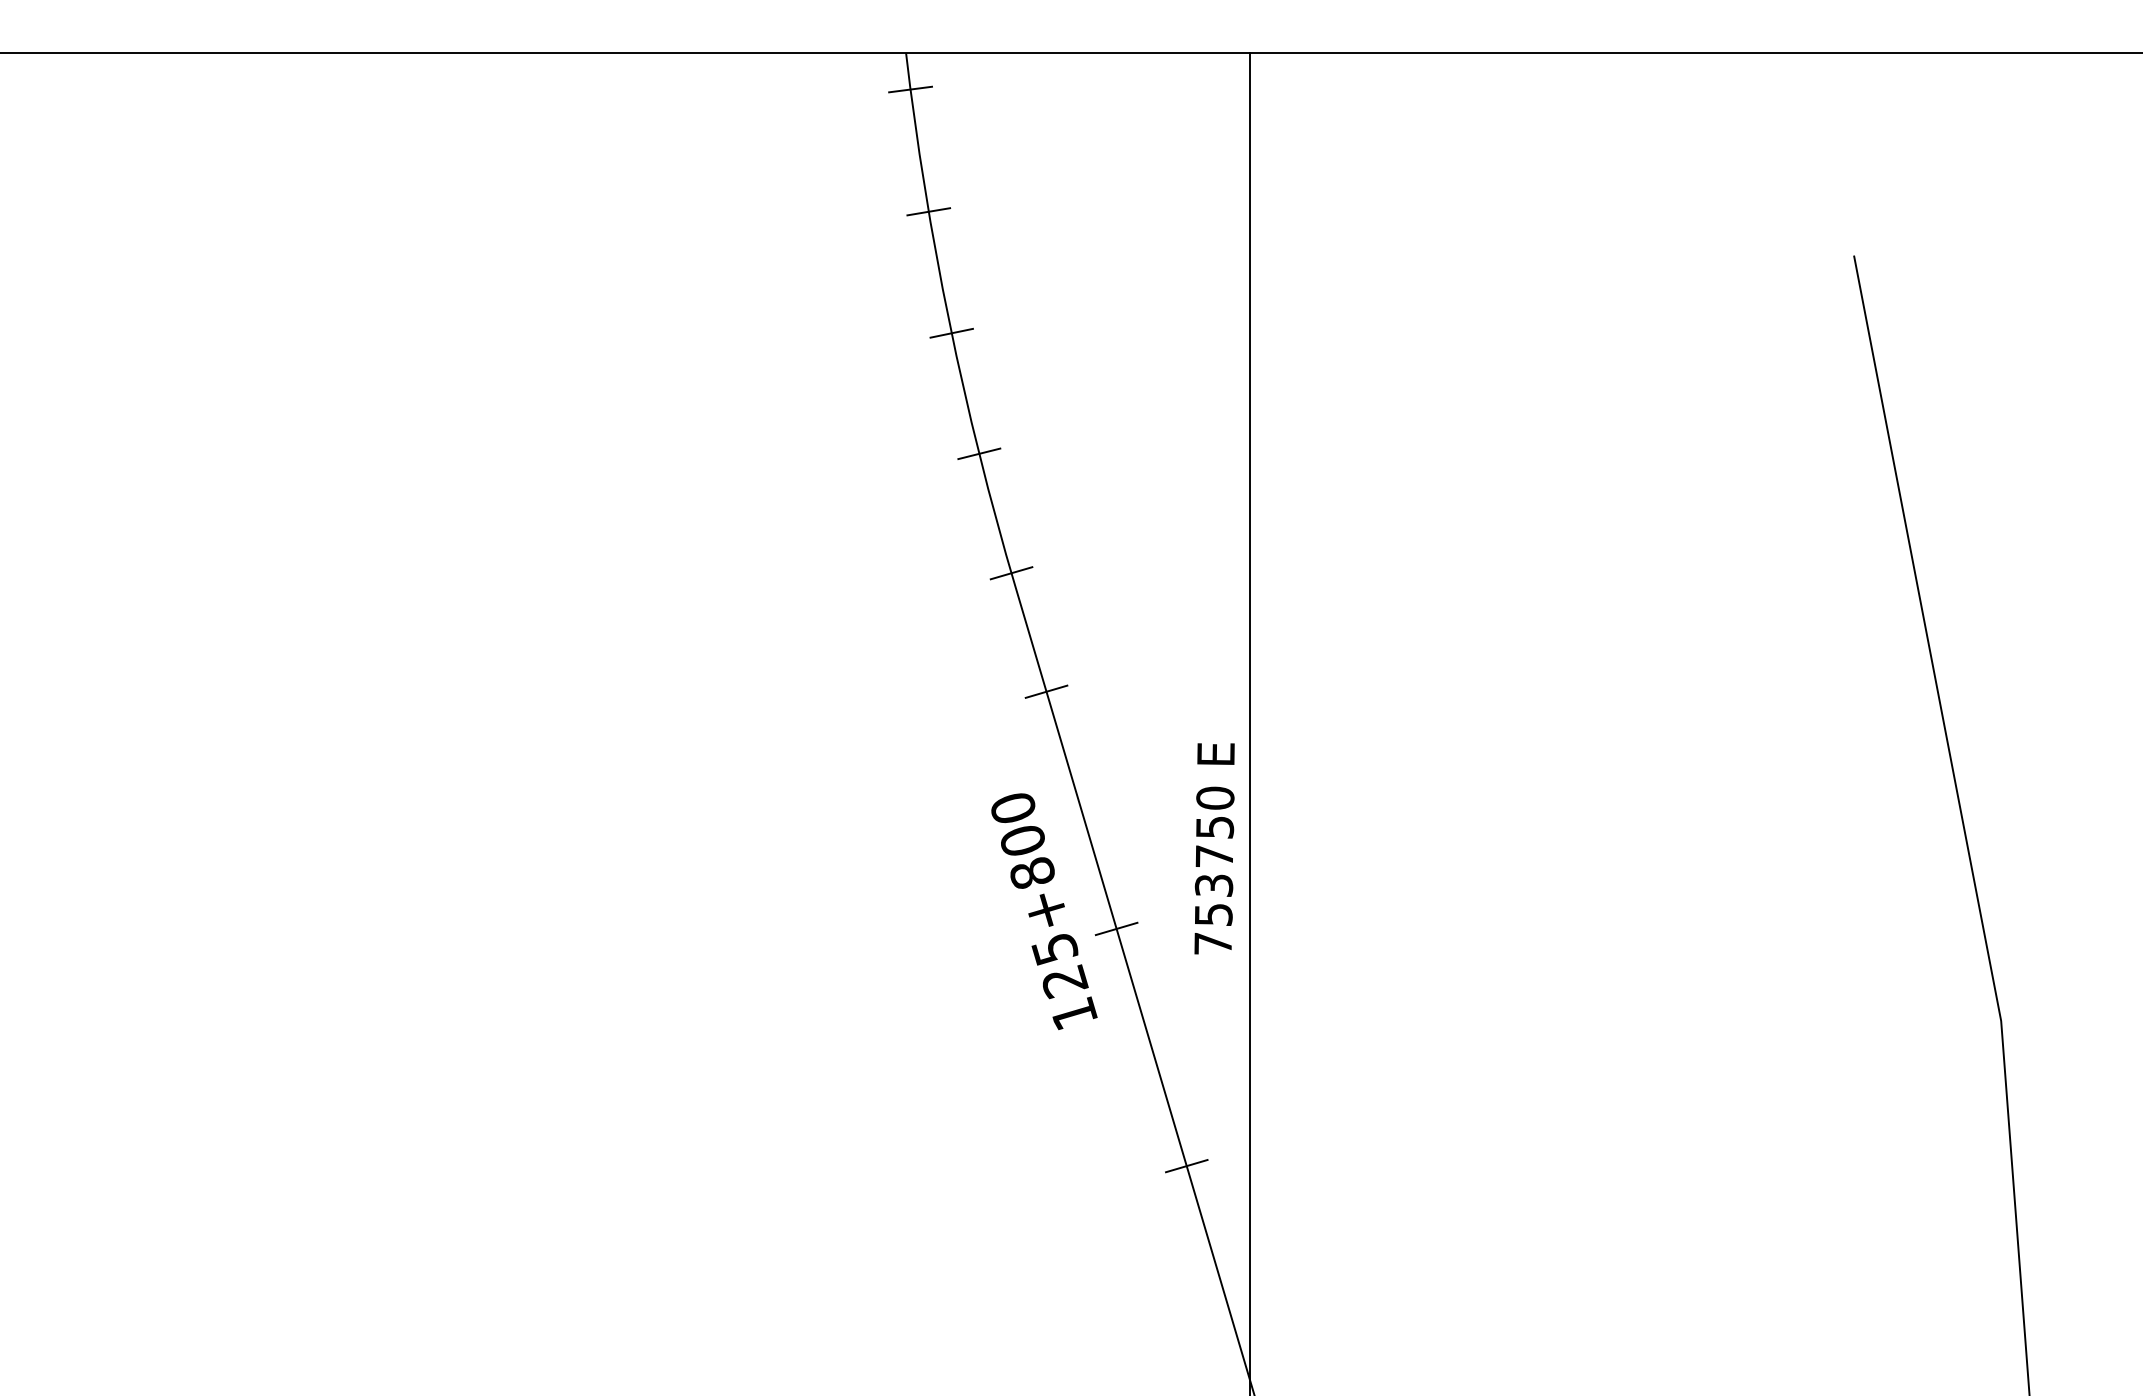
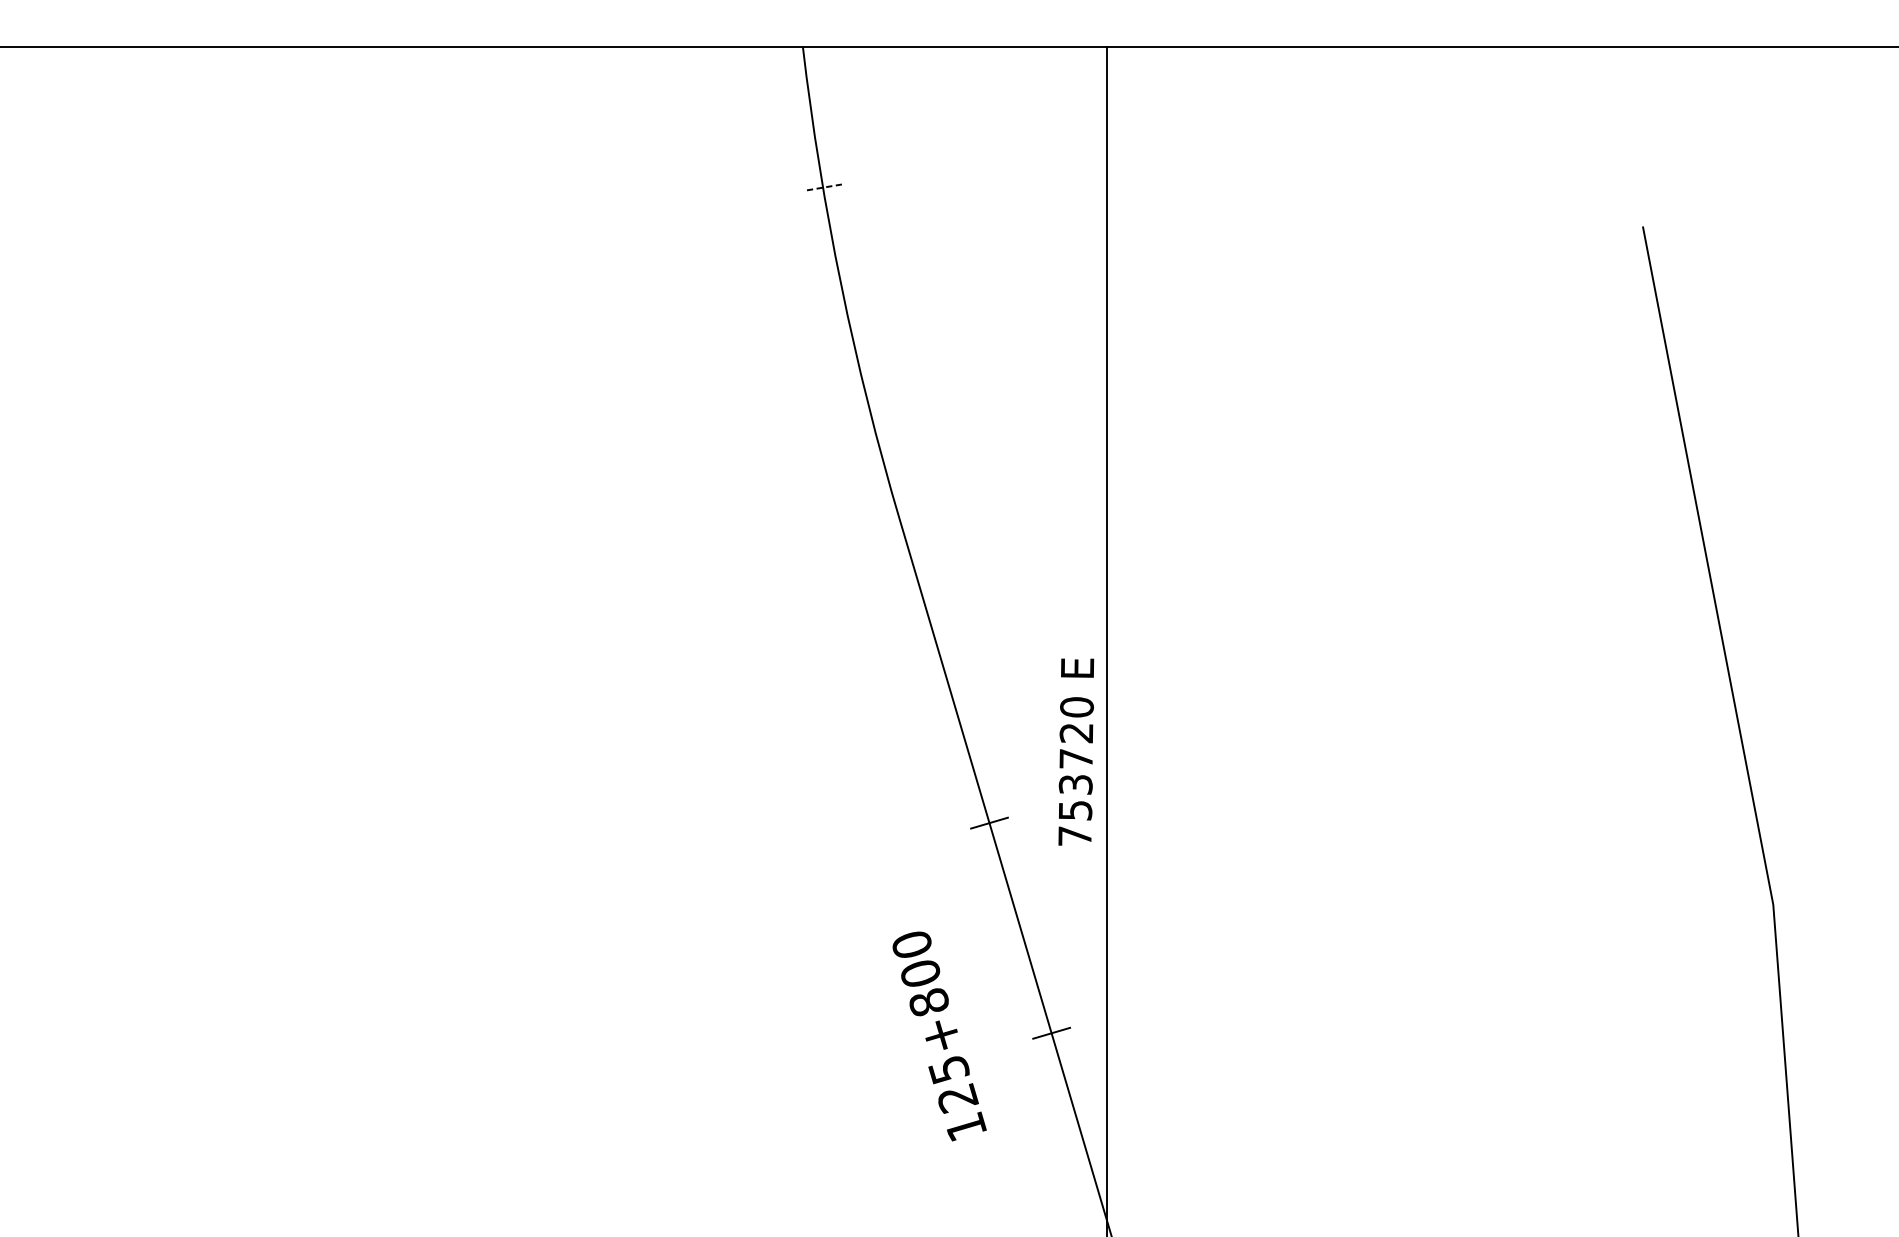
line: (910, 89) -> (806, 79), removed
line: (928, 211) -> (822, 187), solid -> dashed
line: (951, 332) -> (843, 294), removed
line: (979, 453) -> (867, 401), removed
line: (1011, 573) -> (896, 508), removed
line: (1046, 691) -> (927, 612), removed
text: (1214, 827) -> (1076, 733), 753750 -> 753720
text: (1044, 911) -> (939, 1036), moved

